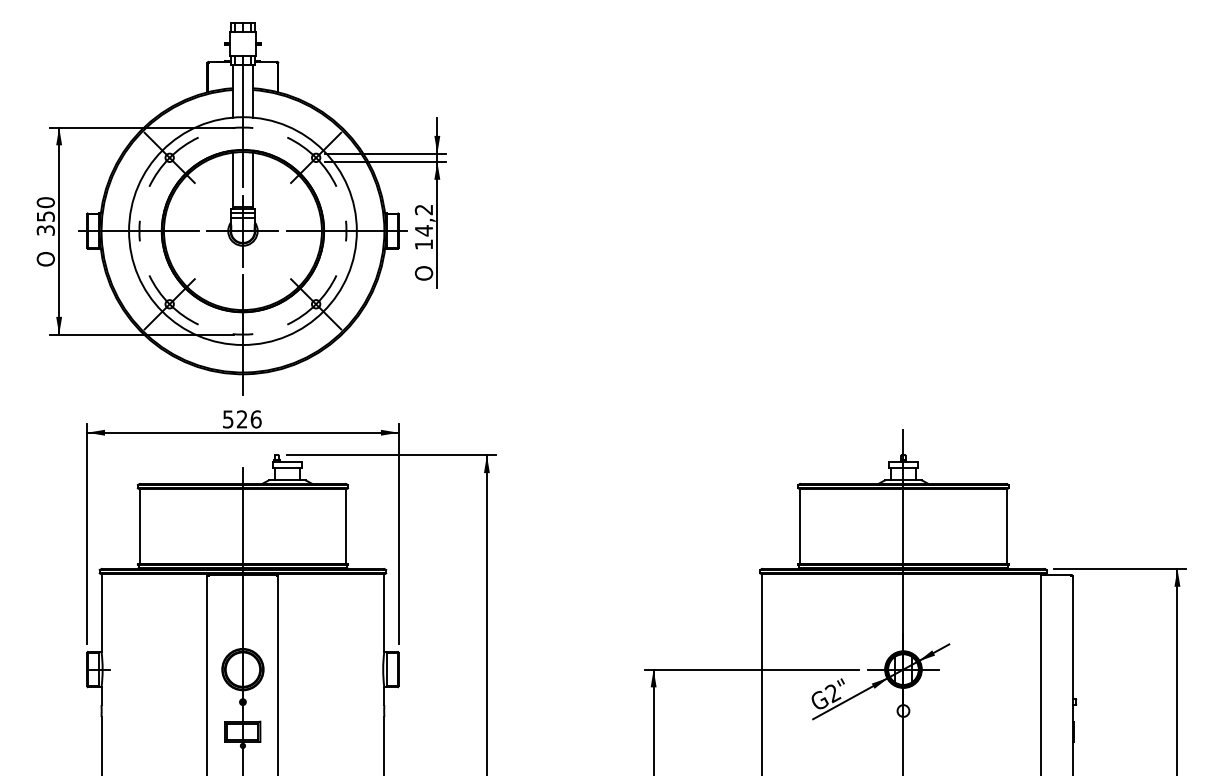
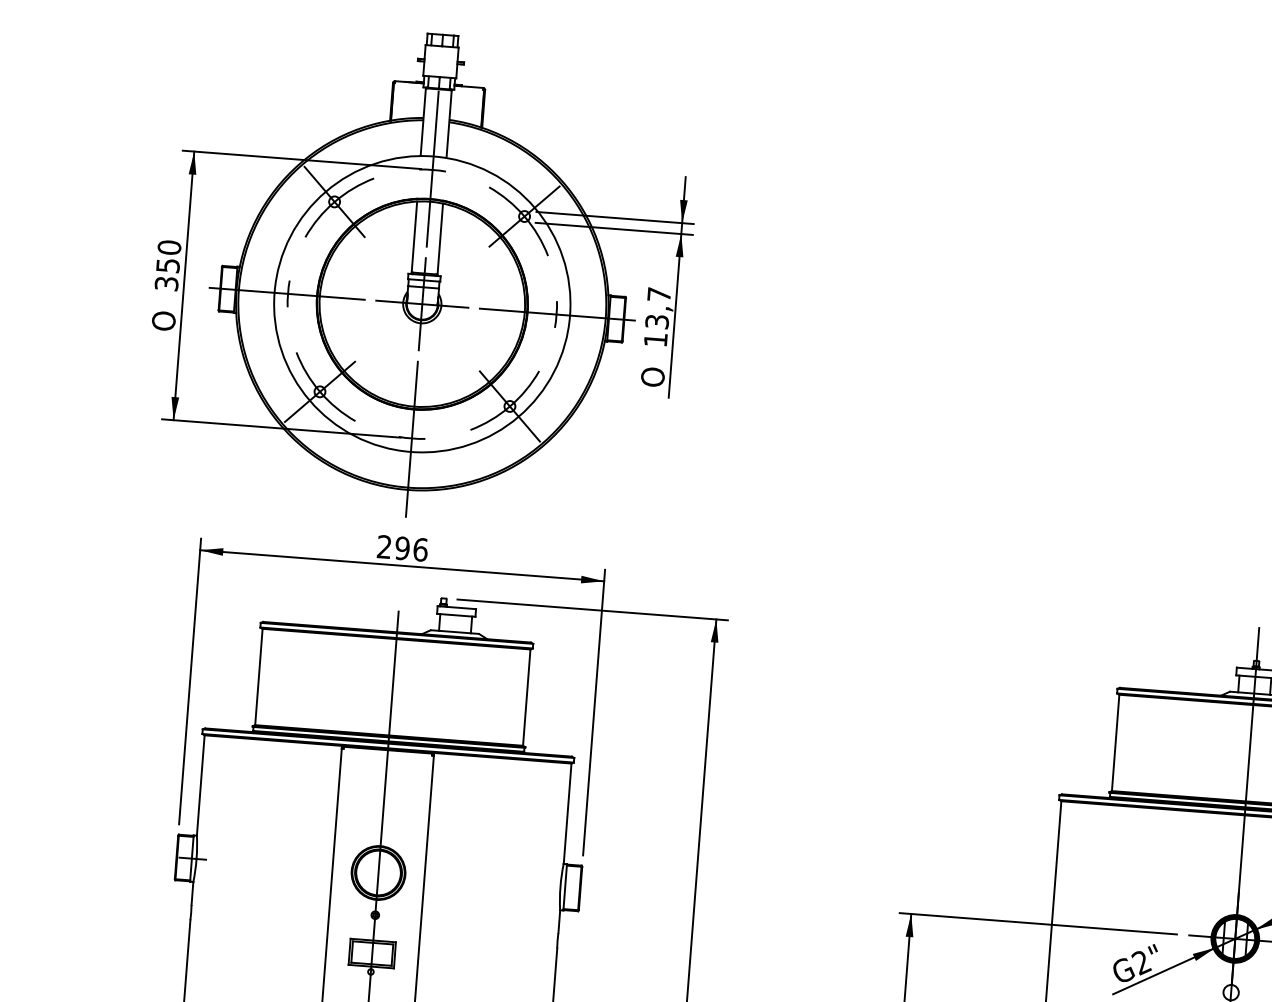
text: (423, 220) -> (657, 308), 14,2 -> 13,7
text: (235, 419) -> (393, 547), 526 -> 296

